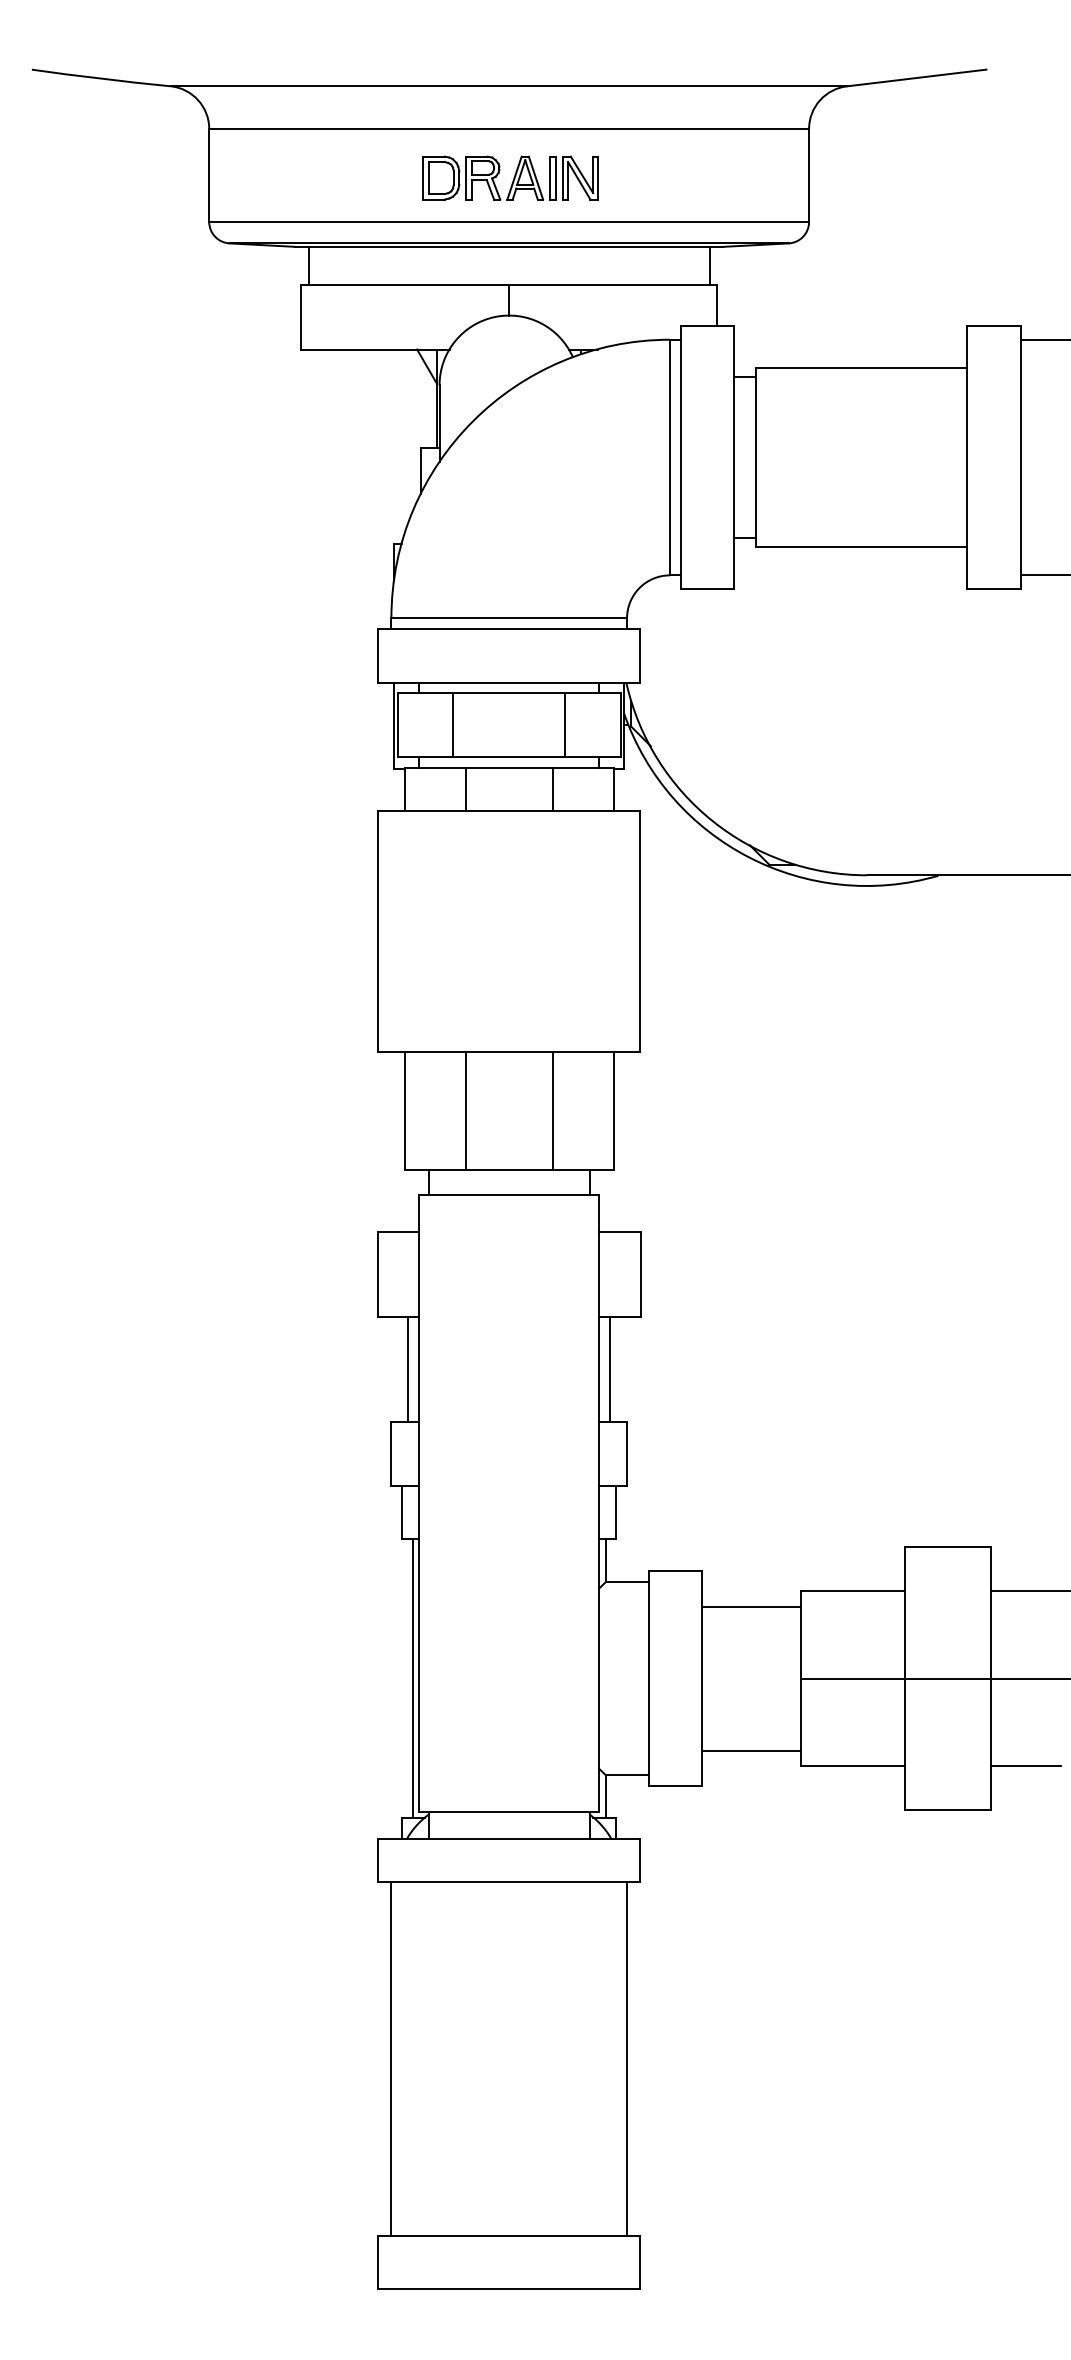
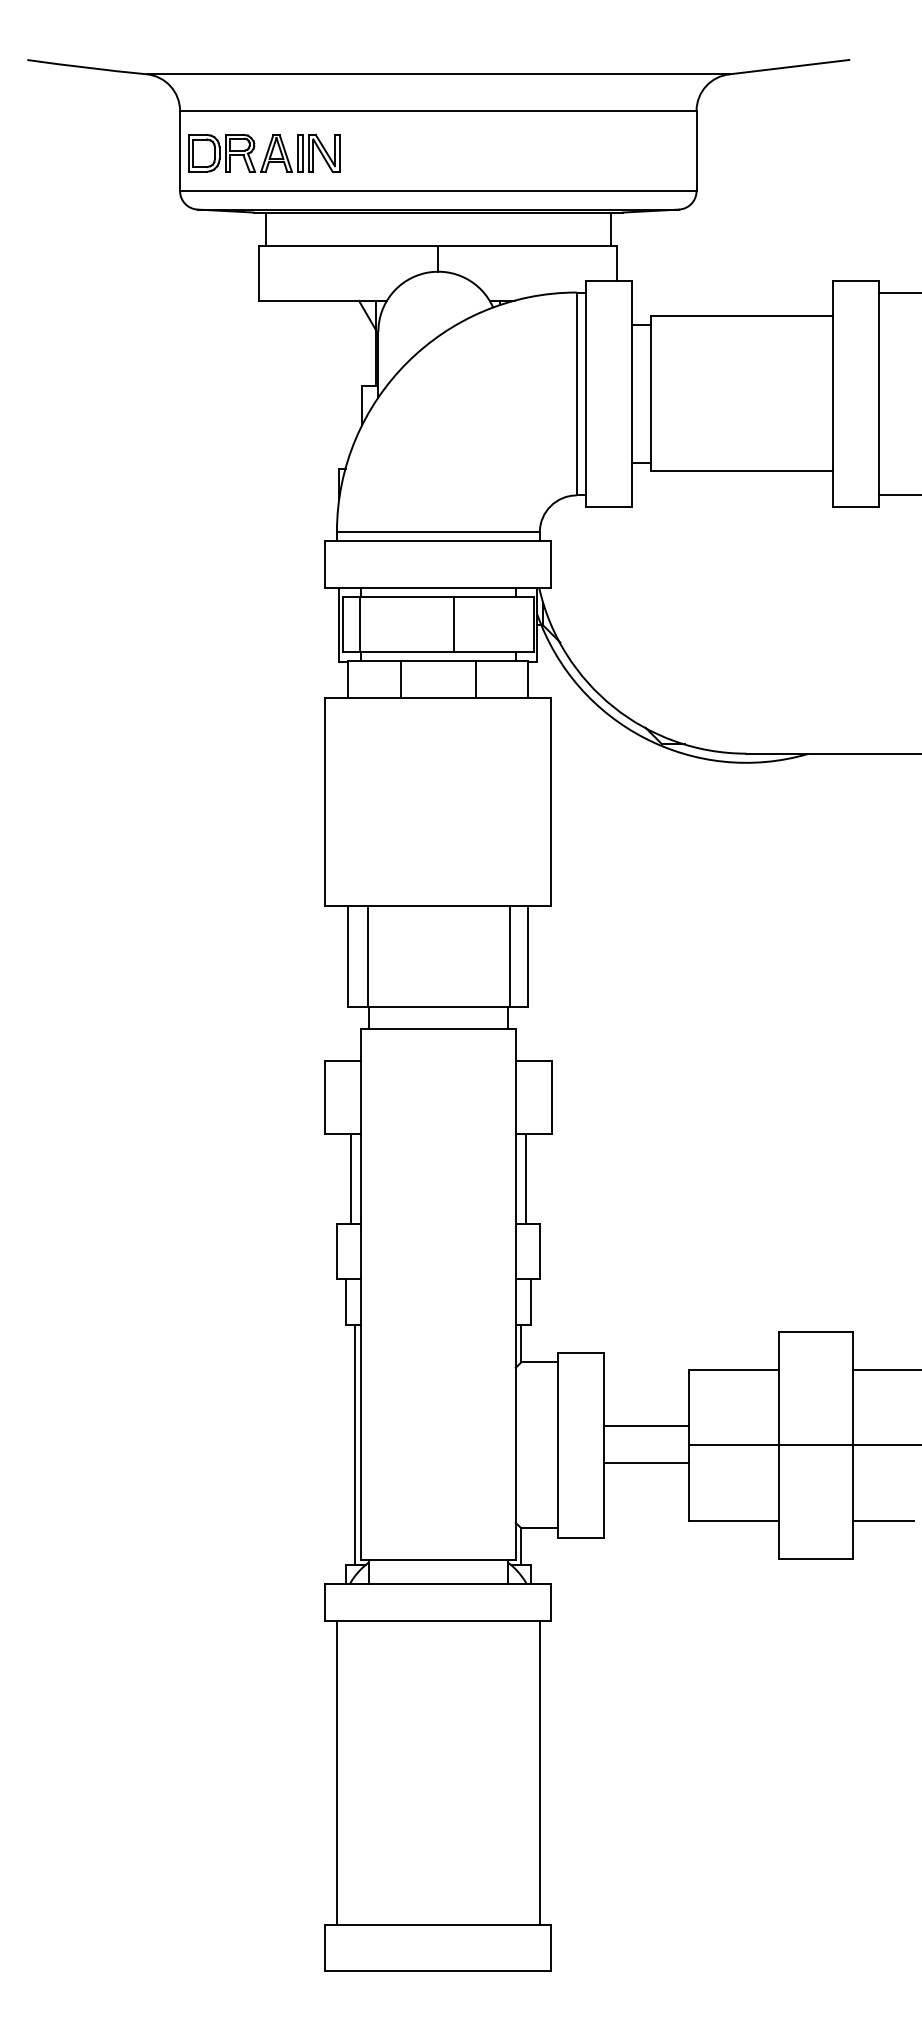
part: (510, 177) -> (263, 152), moved
line: (453, 725) -> (360, 624), moved
line: (564, 725) -> (453, 624), moved
line: (465, 1110) -> (367, 956), moved
line: (552, 1110) -> (510, 956), moved
line: (750, 1606) -> (646, 1426), moved
line: (750, 1750) -> (646, 1463), moved

